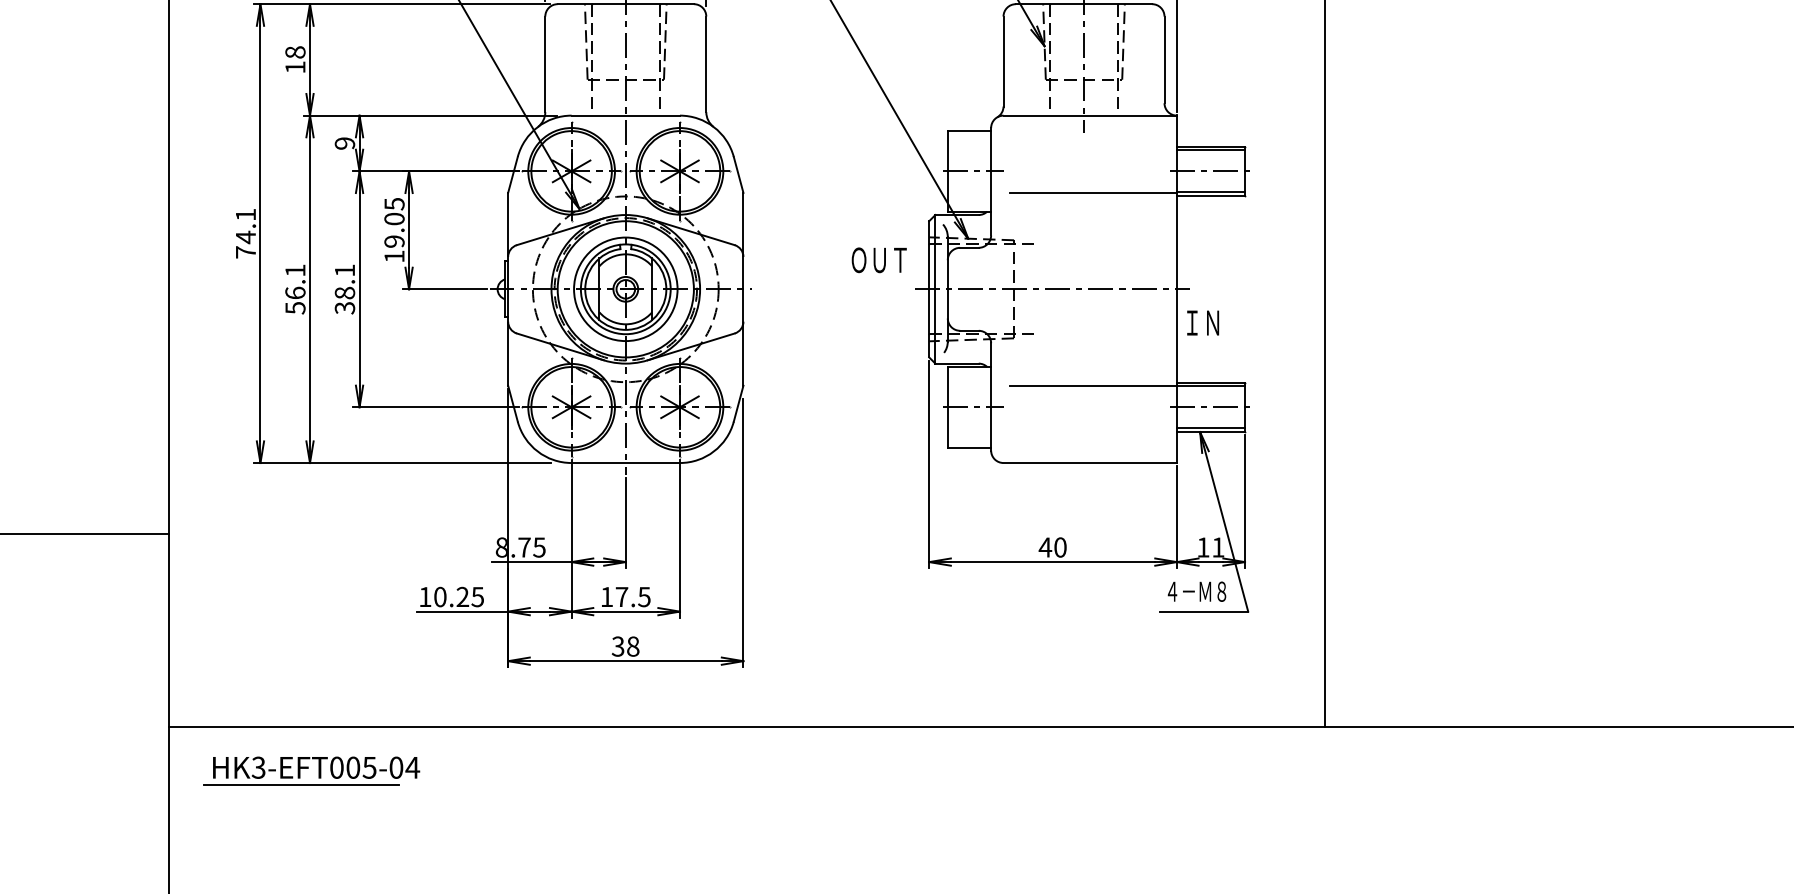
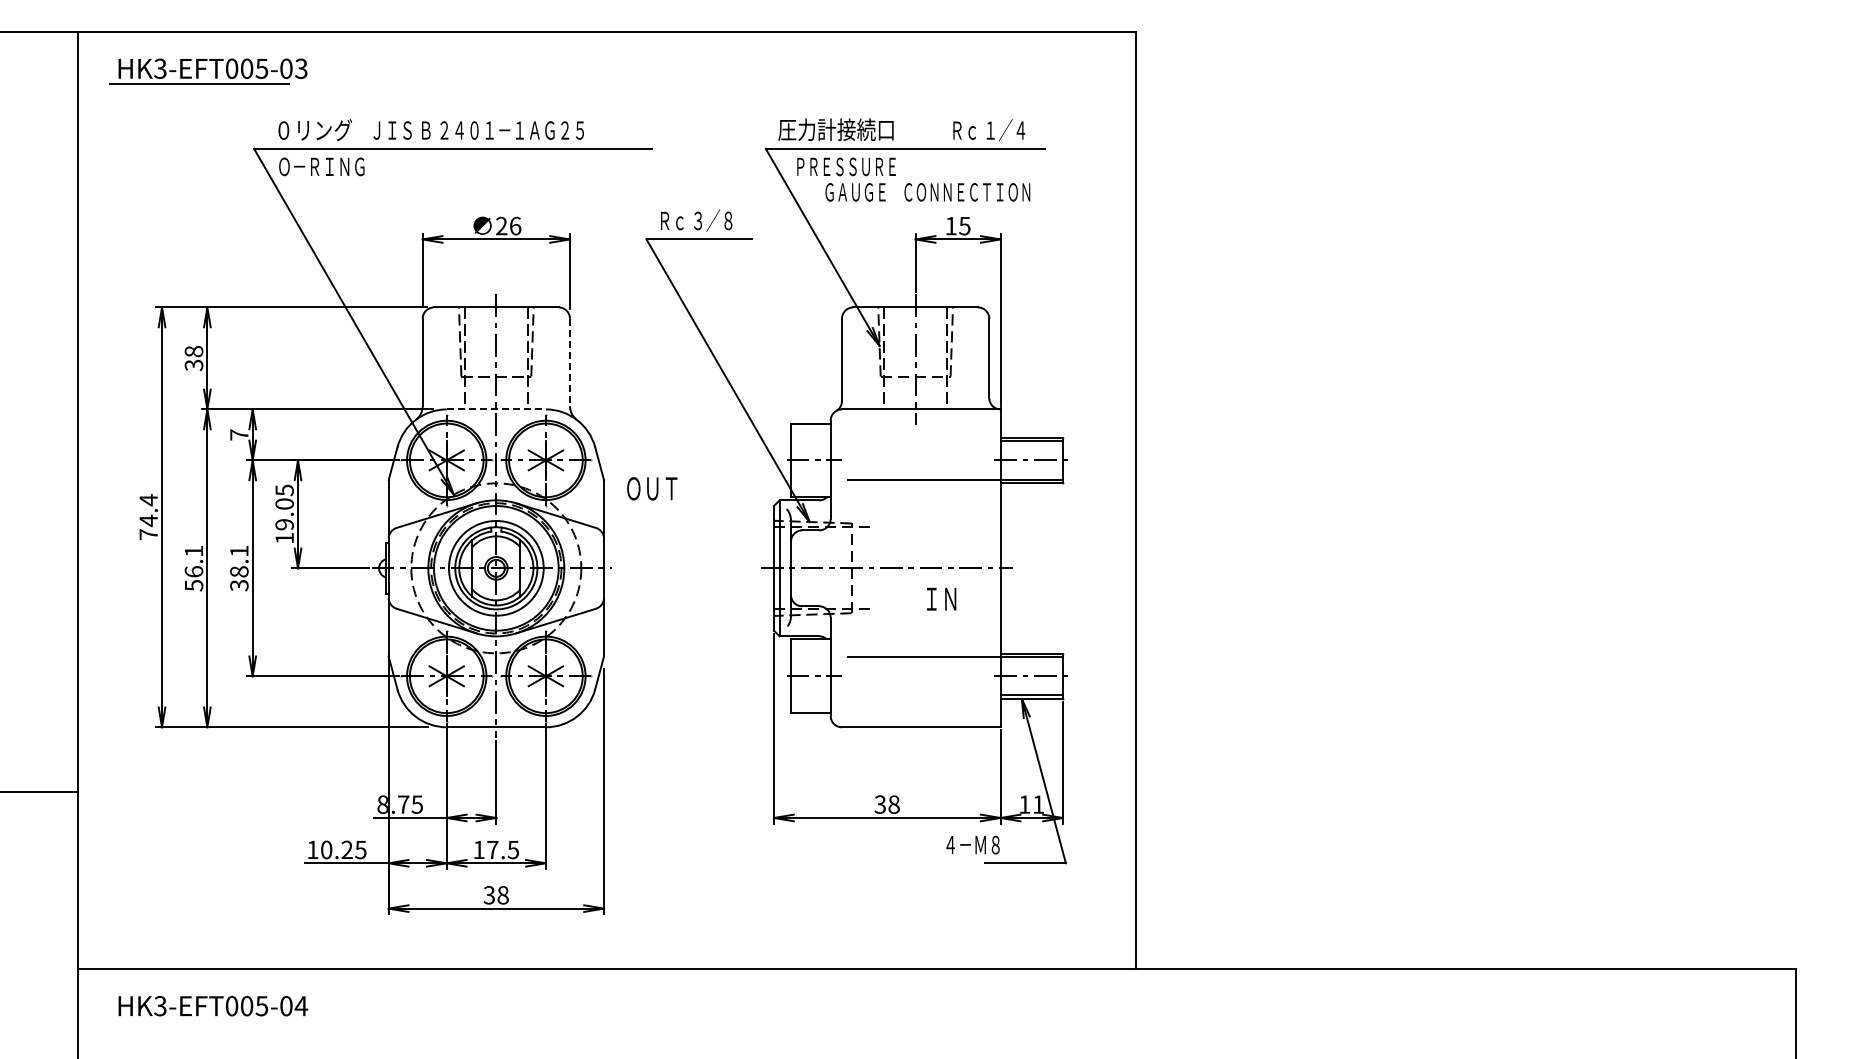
line: (706, 64) -> (570, 362), solid -> dashed
text: (294, 67) -> (193, 365), 18 -> 38
line: (625, 115) -> (496, 409), solid -> dashed
text: (345, 143) -> (239, 434), 9 -> 7
text: (245, 215) -> (148, 500), 74.1 -> 74.4
text: (879, 259) -> (652, 488), moved
text: (1202, 322) -> (941, 598), moved
text: (1052, 547) -> (886, 804), 40 -> 38
text: (1196, 591) -> (972, 844), moved
line: (301, 784) -> (199, 1021), removed

